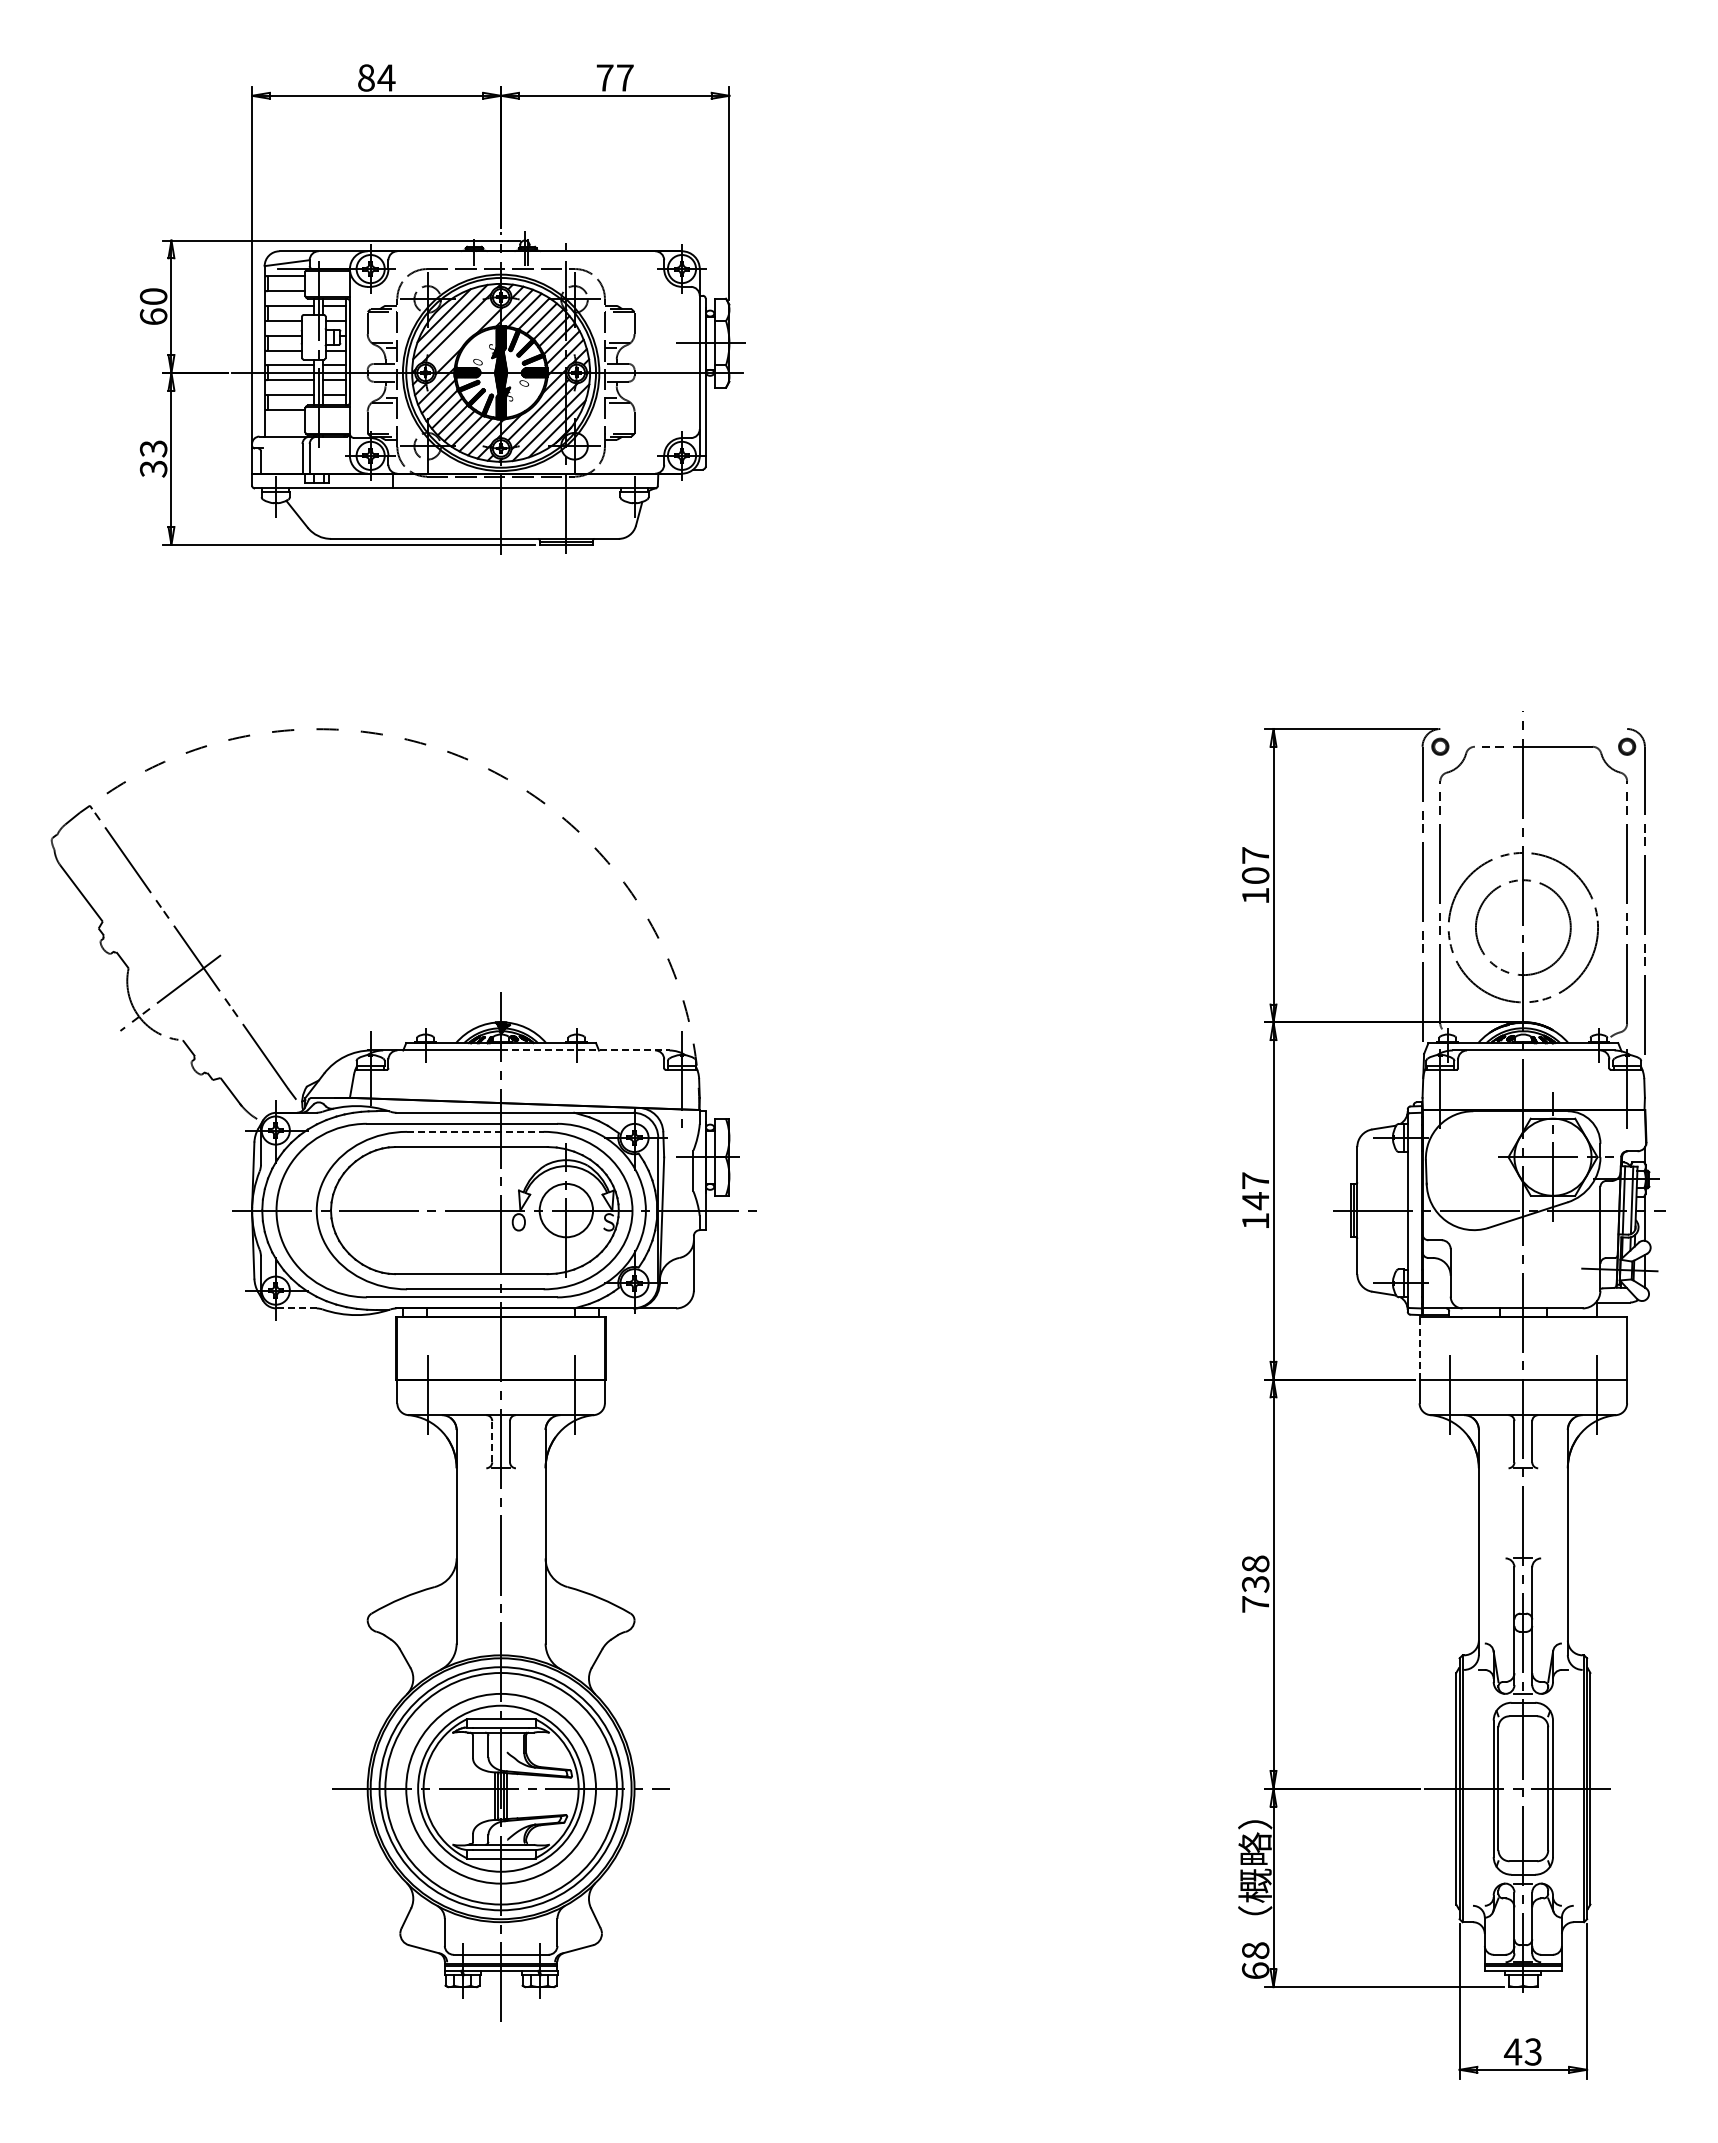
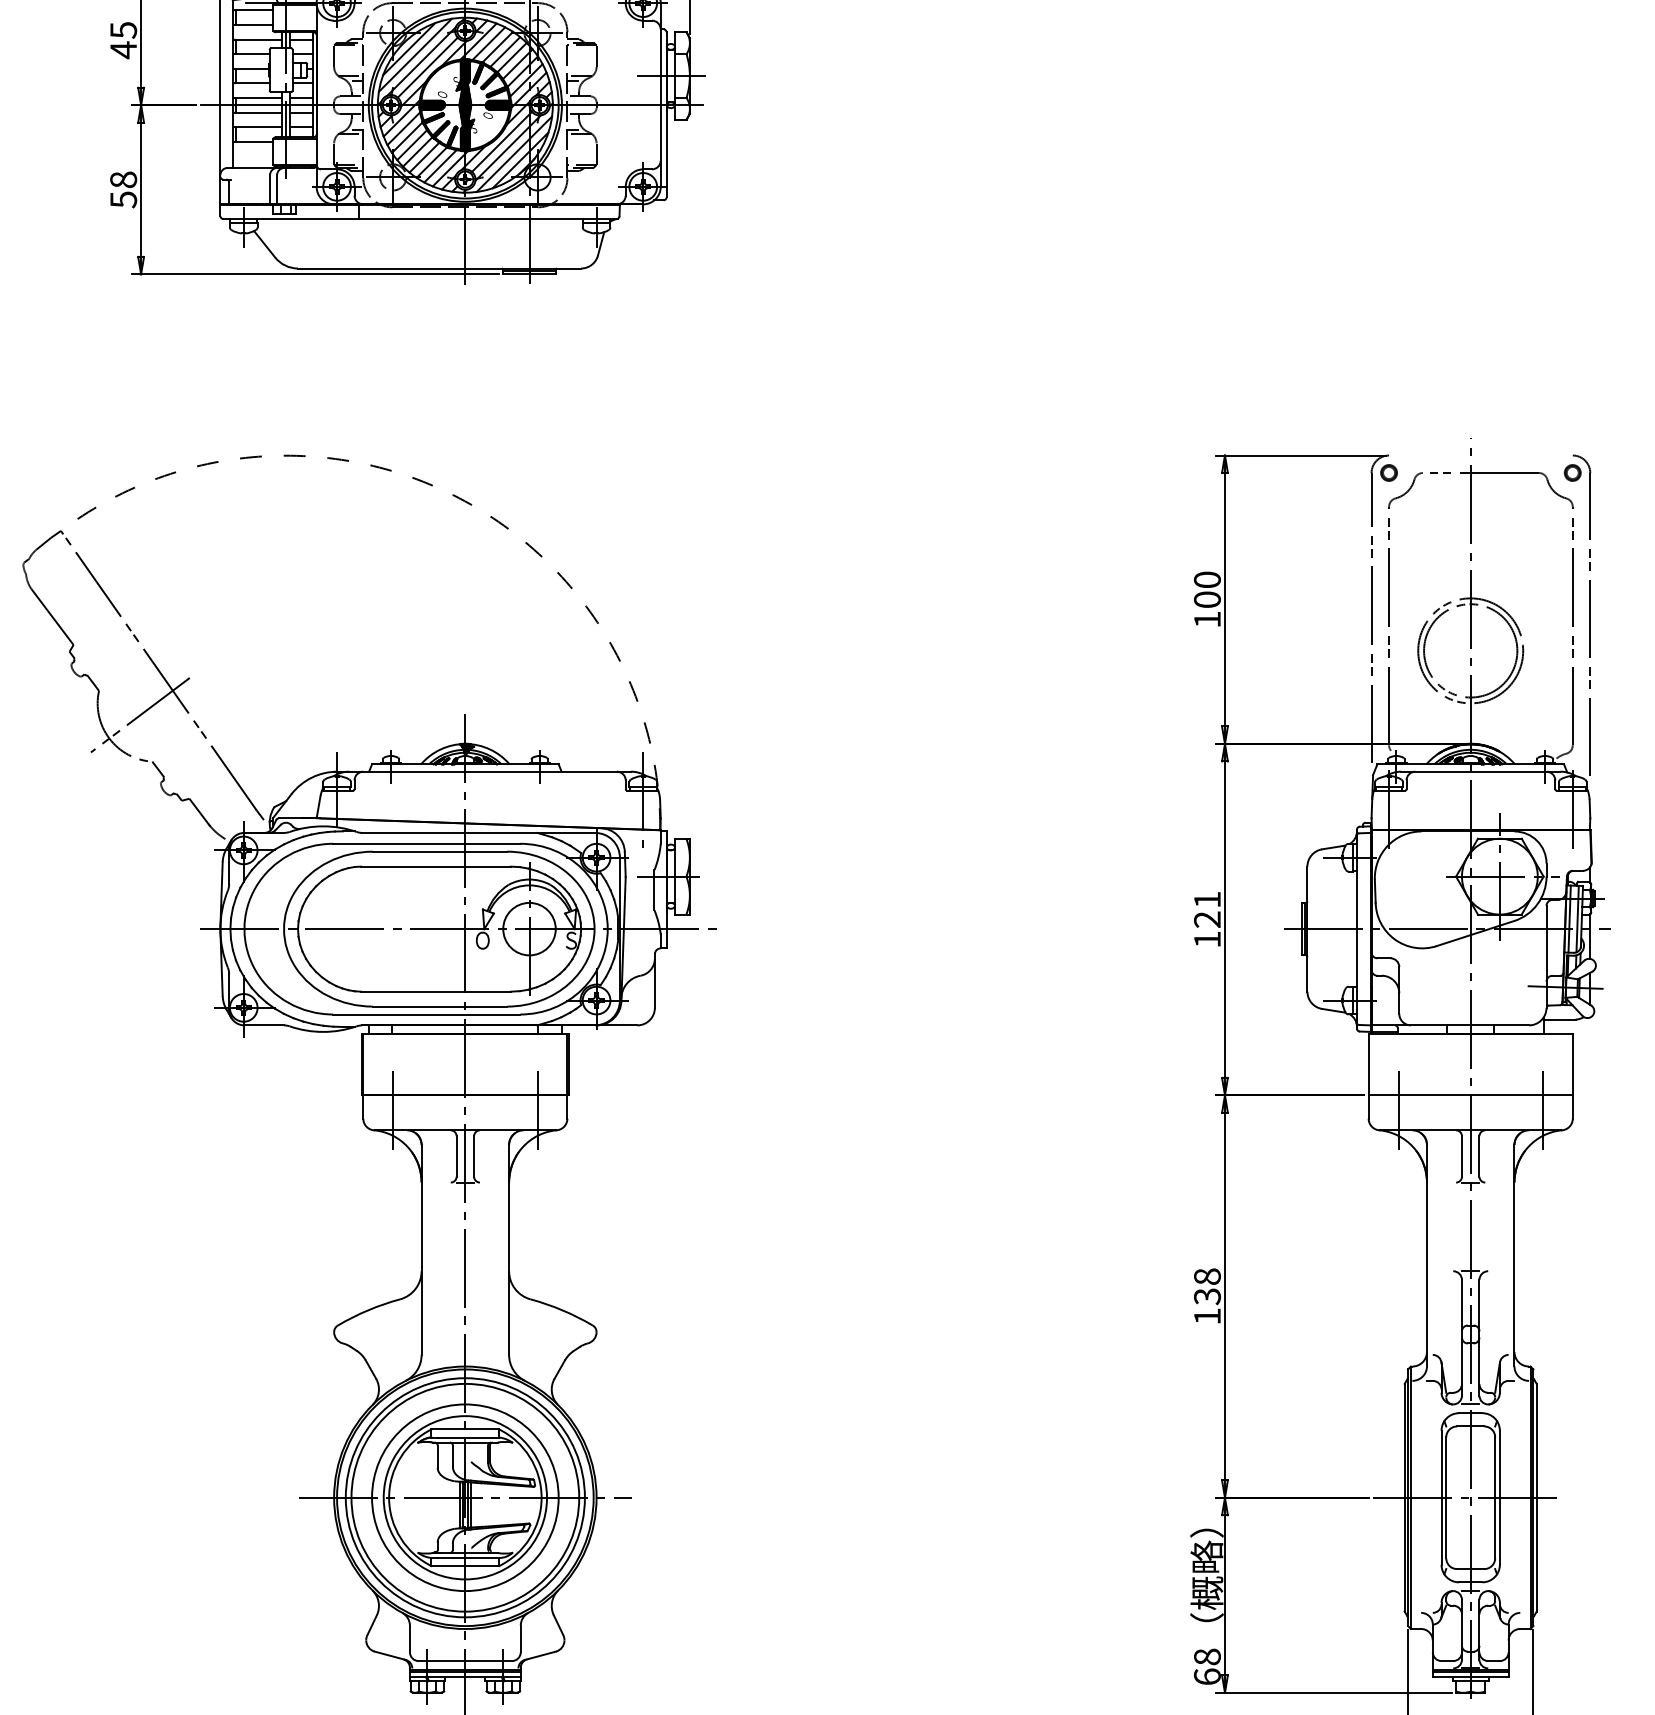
text: (153, 307) -> (123, 40), 60 -> 45
line: (462, 334) -> (427, 67), added
text: (153, 458) -> (123, 189), 33 -> 58
text: (1255, 855) -> (1207, 579), 107 -> 100
circle: (1522, 927) -> (1469, 650), size x0.71
line: (585, 1050) -> (548, 771), dashed -> solid
line: (475, 1131) -> (440, 851), dashed -> solid
text: (1255, 1191) -> (1207, 910), 147 -> 121
line: (297, 1308) -> (265, 1025), dashed -> solid
line: (1419, 1347) -> (1368, 1063), dashed -> solid
line: (492, 1441) -> (456, 1156), dashed -> solid
text: (1255, 1604) -> (1207, 1316), 738 -> 138

